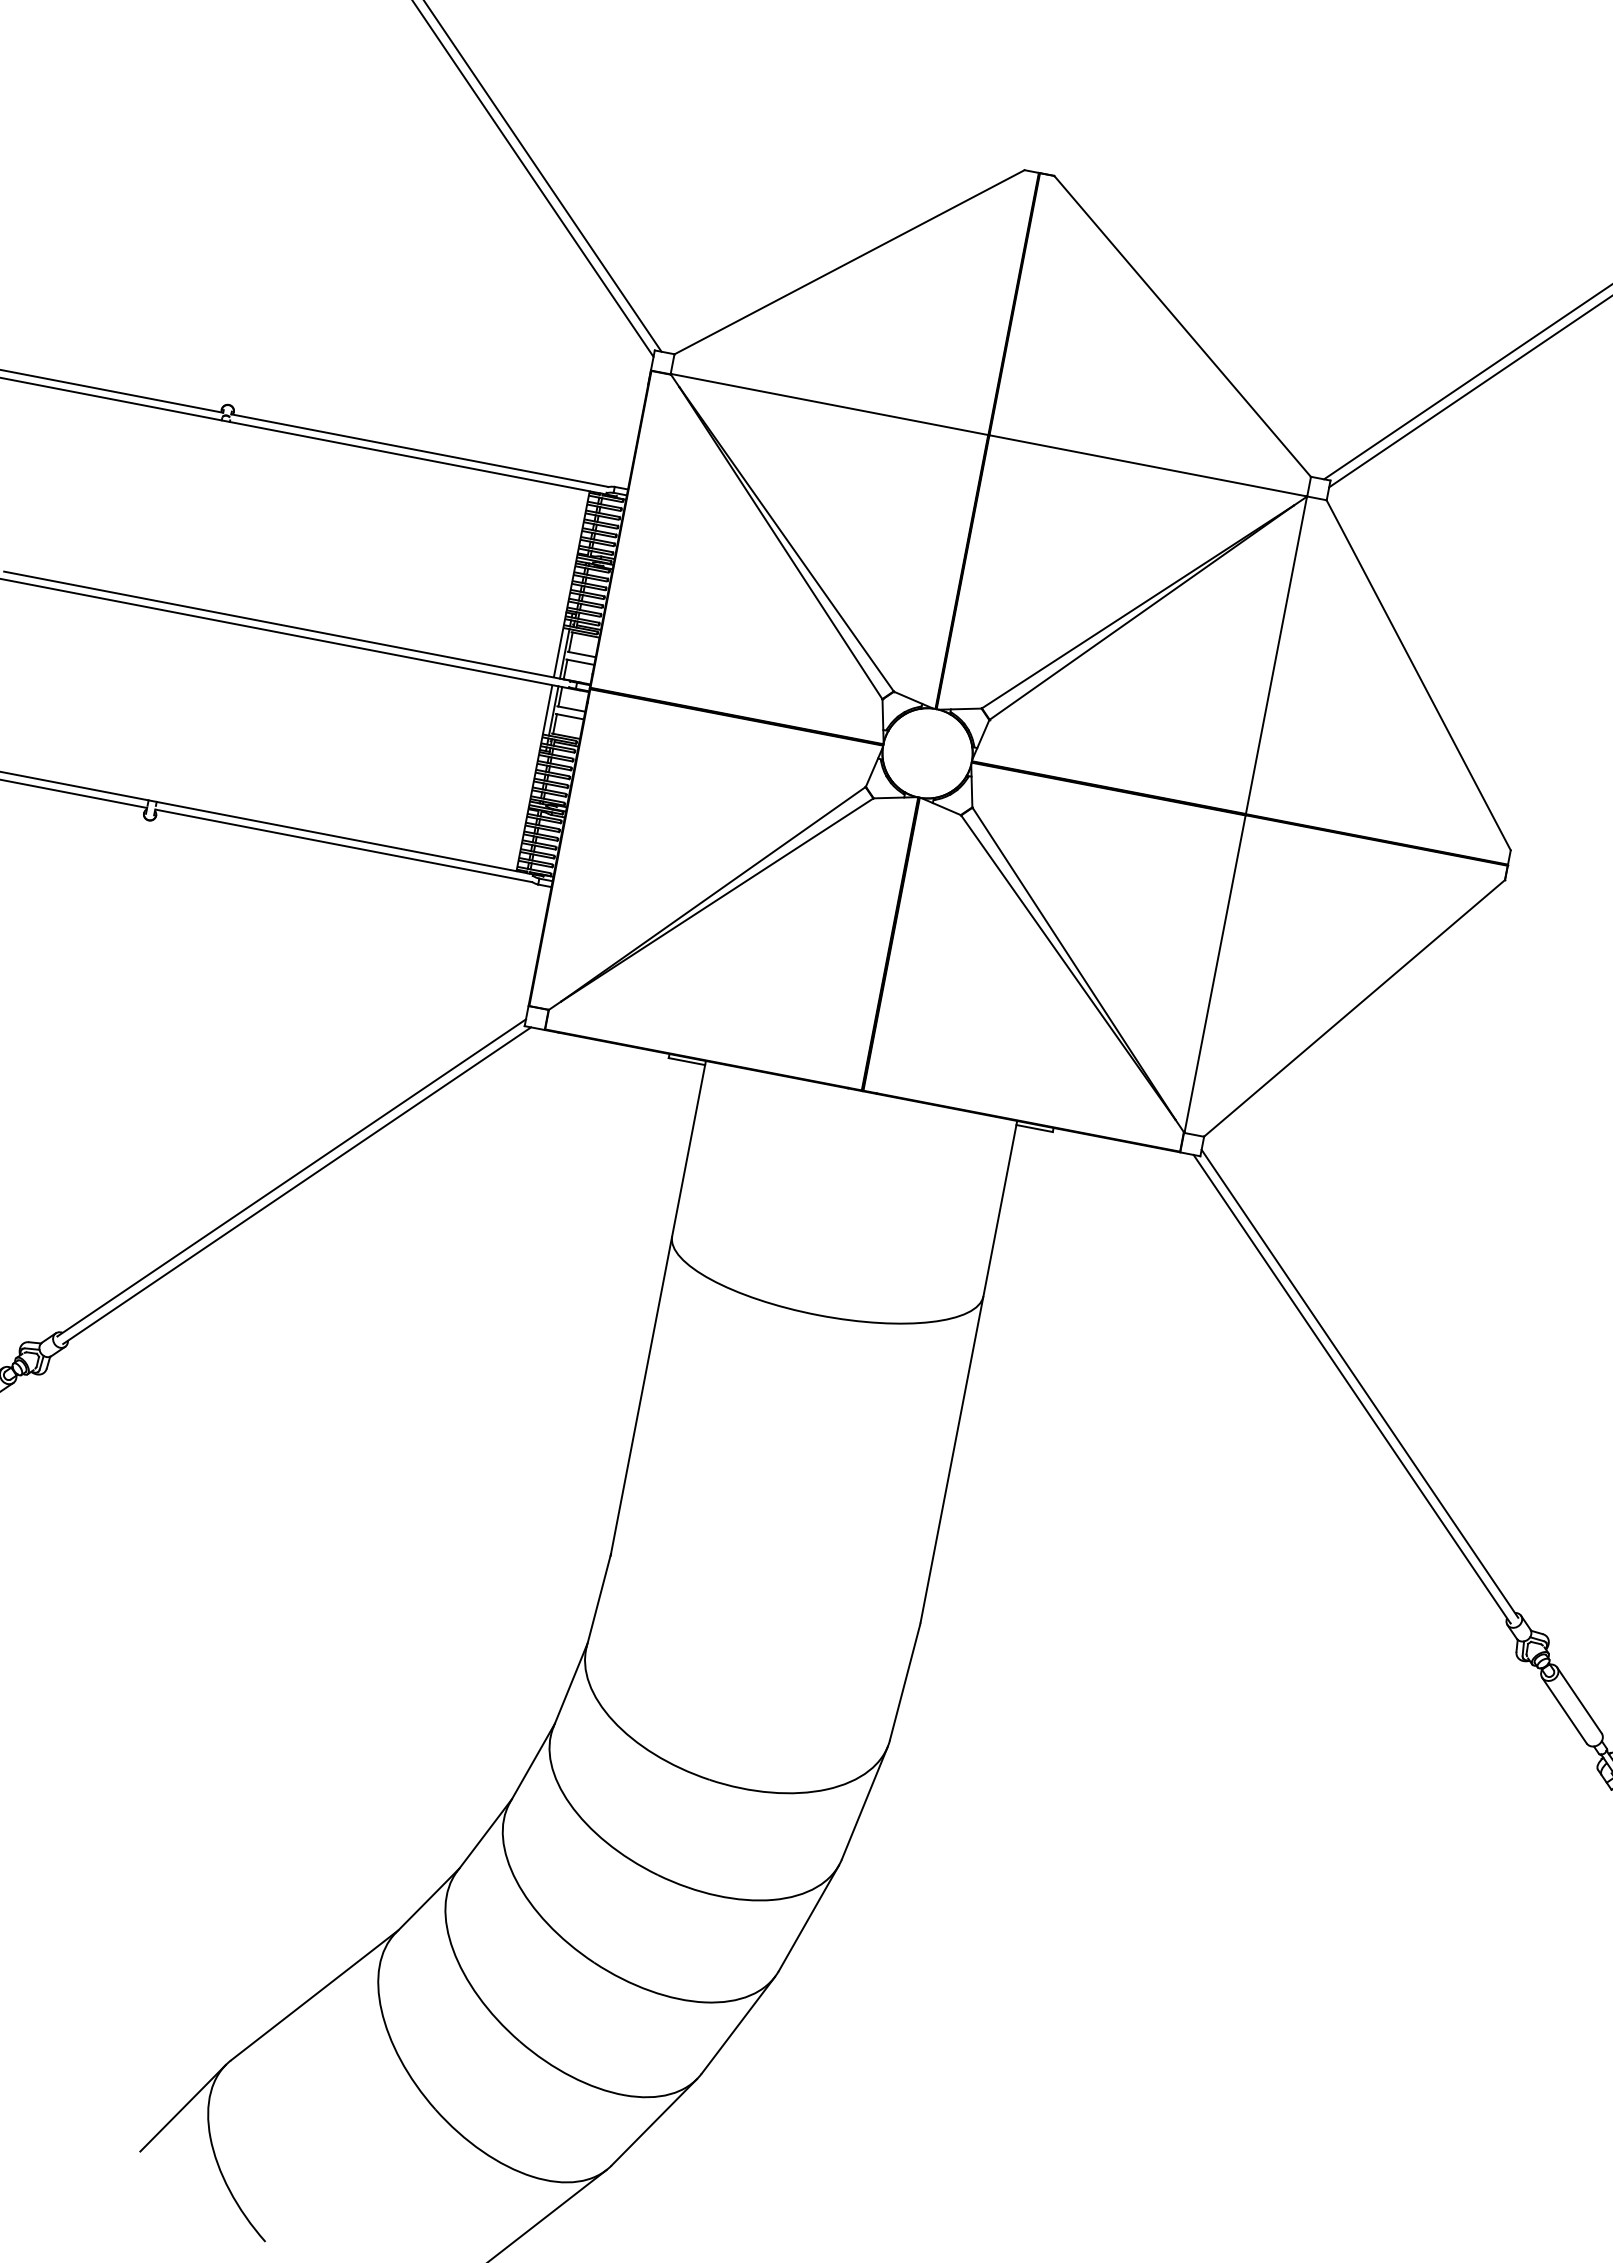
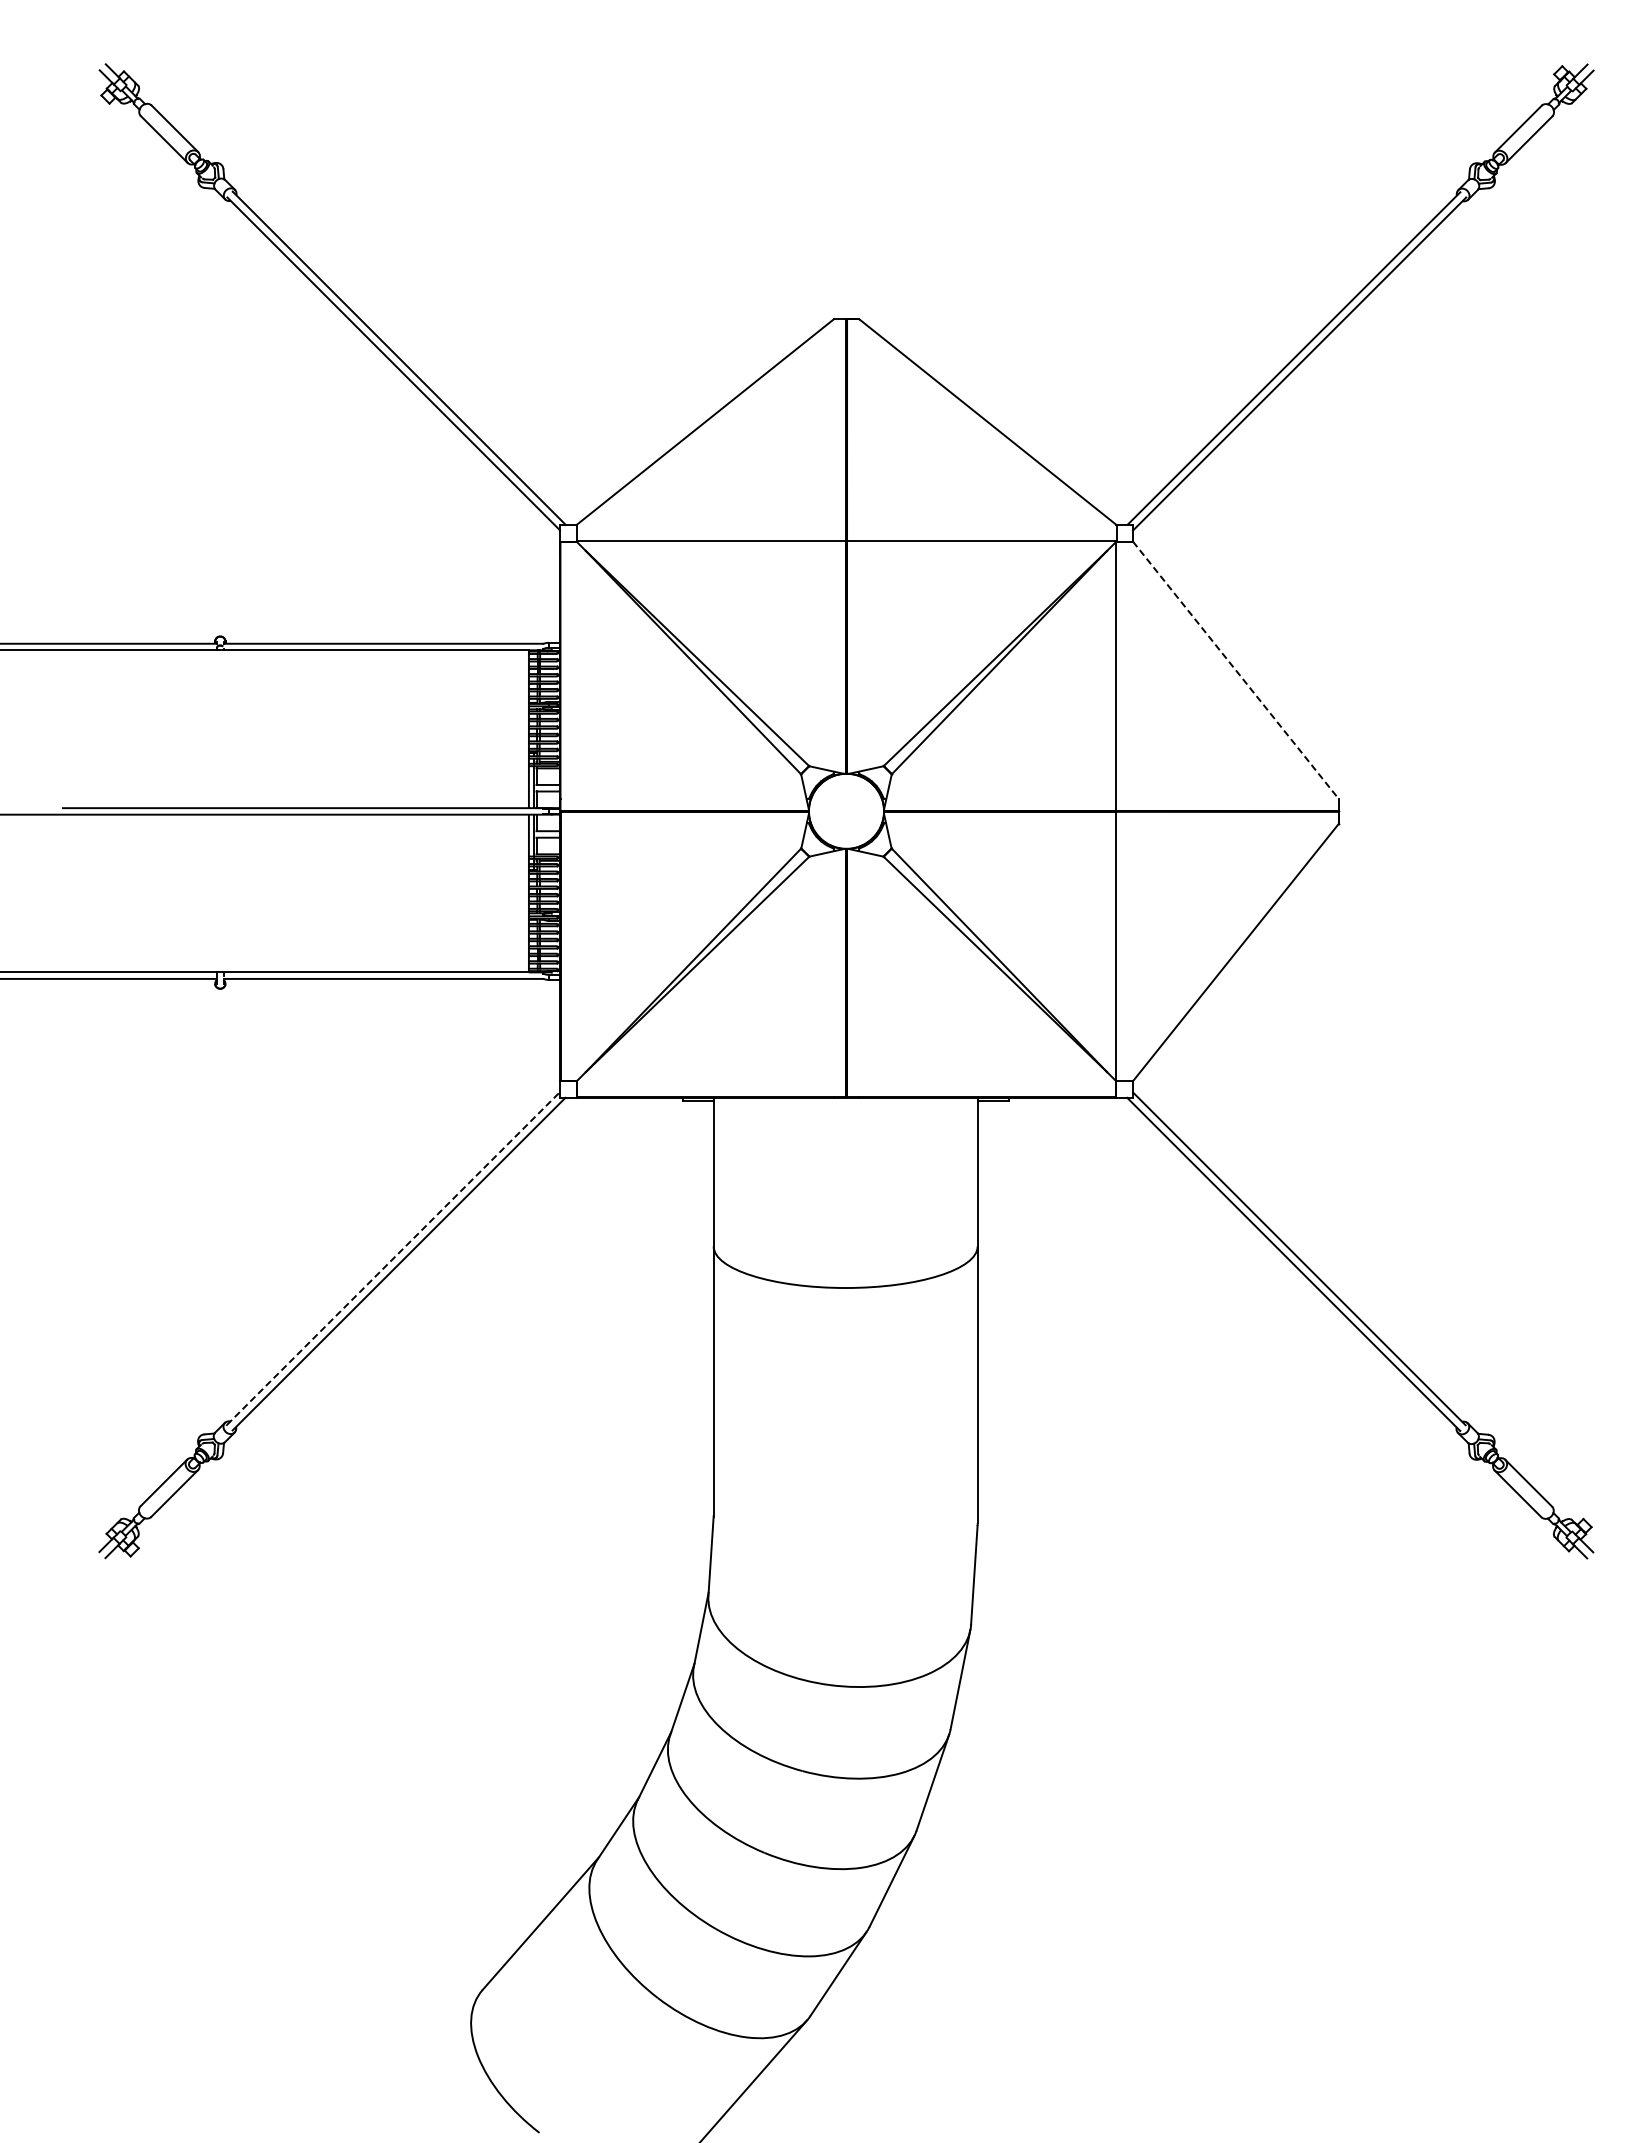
line: (1418, 675) -> (1235, 670), solid -> dashed
line: (291, 1177) -> (393, 1258), solid -> dashed
line: (182, 2108) -> (450, 2036), removed

